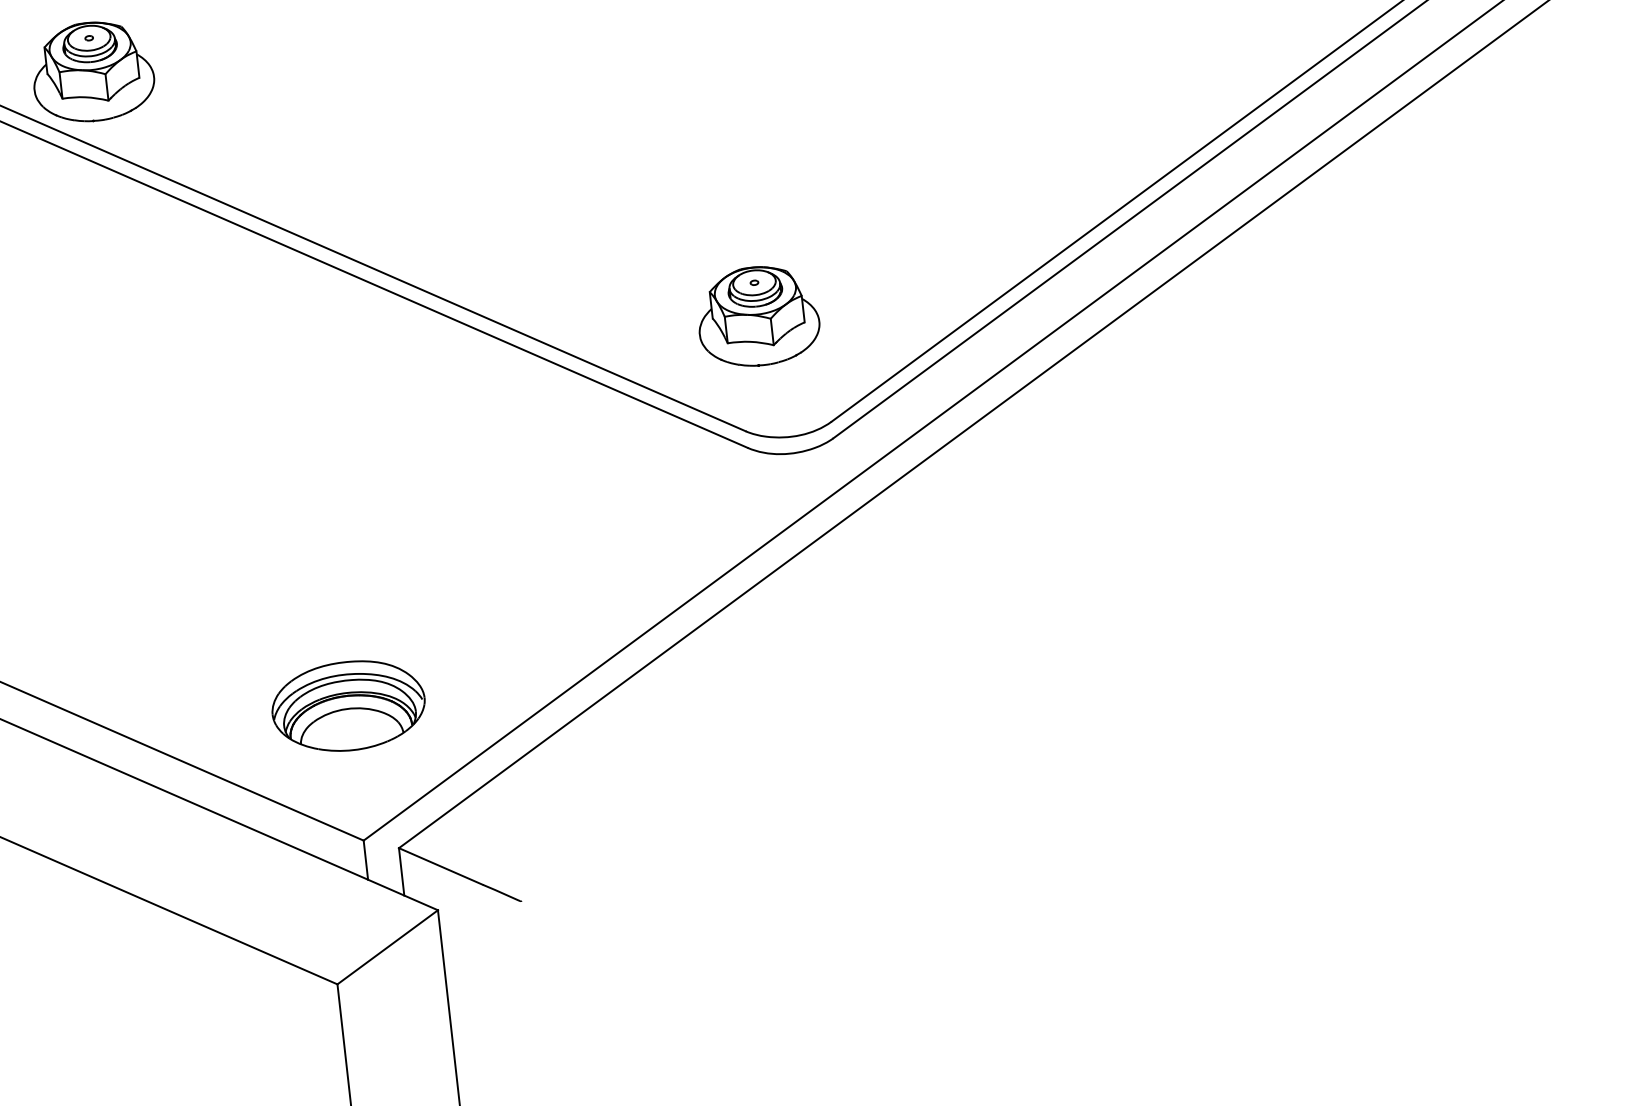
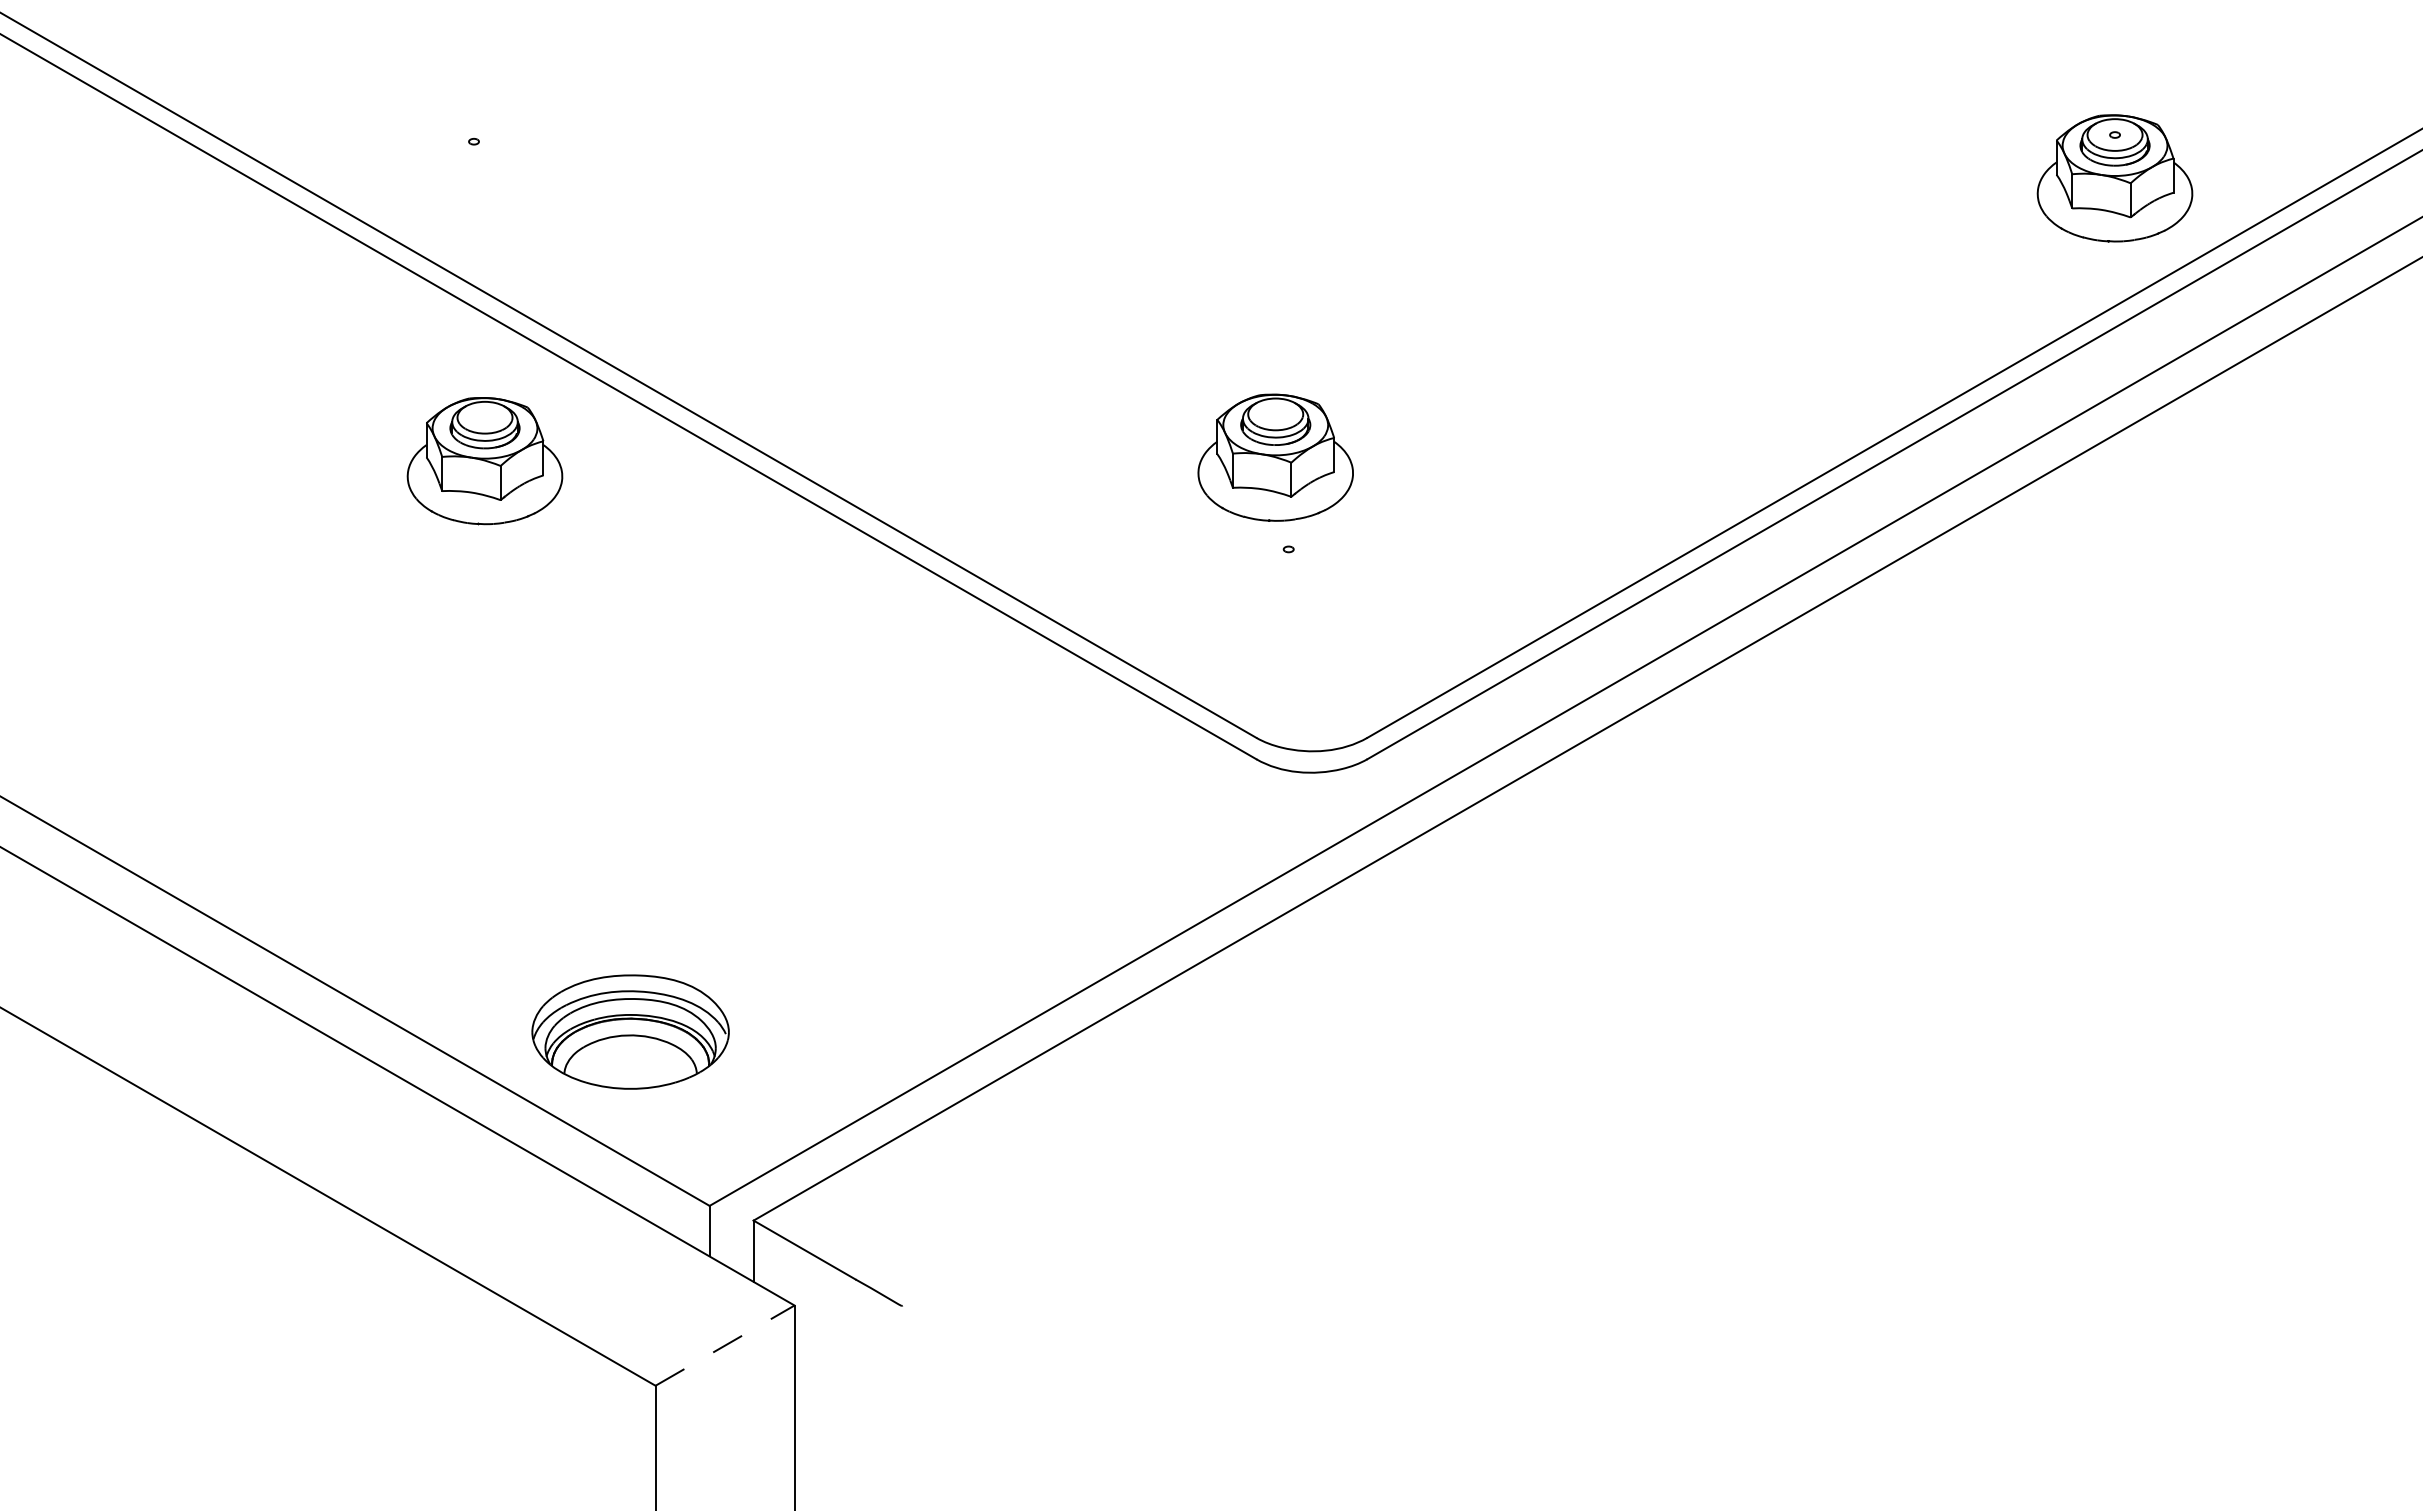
part: (92, 72) -> (484, 461), moved
part: (758, 316) -> (1275, 457), moved
part: (348, 705) -> (630, 1031), moved
line: (388, 947) -> (725, 1345), solid -> dashed

